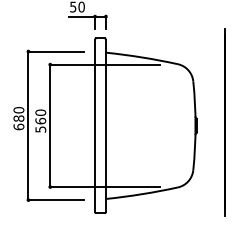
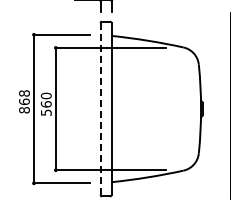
text: (18, 118) -> (24, 101), 680 -> 868
line: (95, 125) -> (101, 108), solid -> dashed

